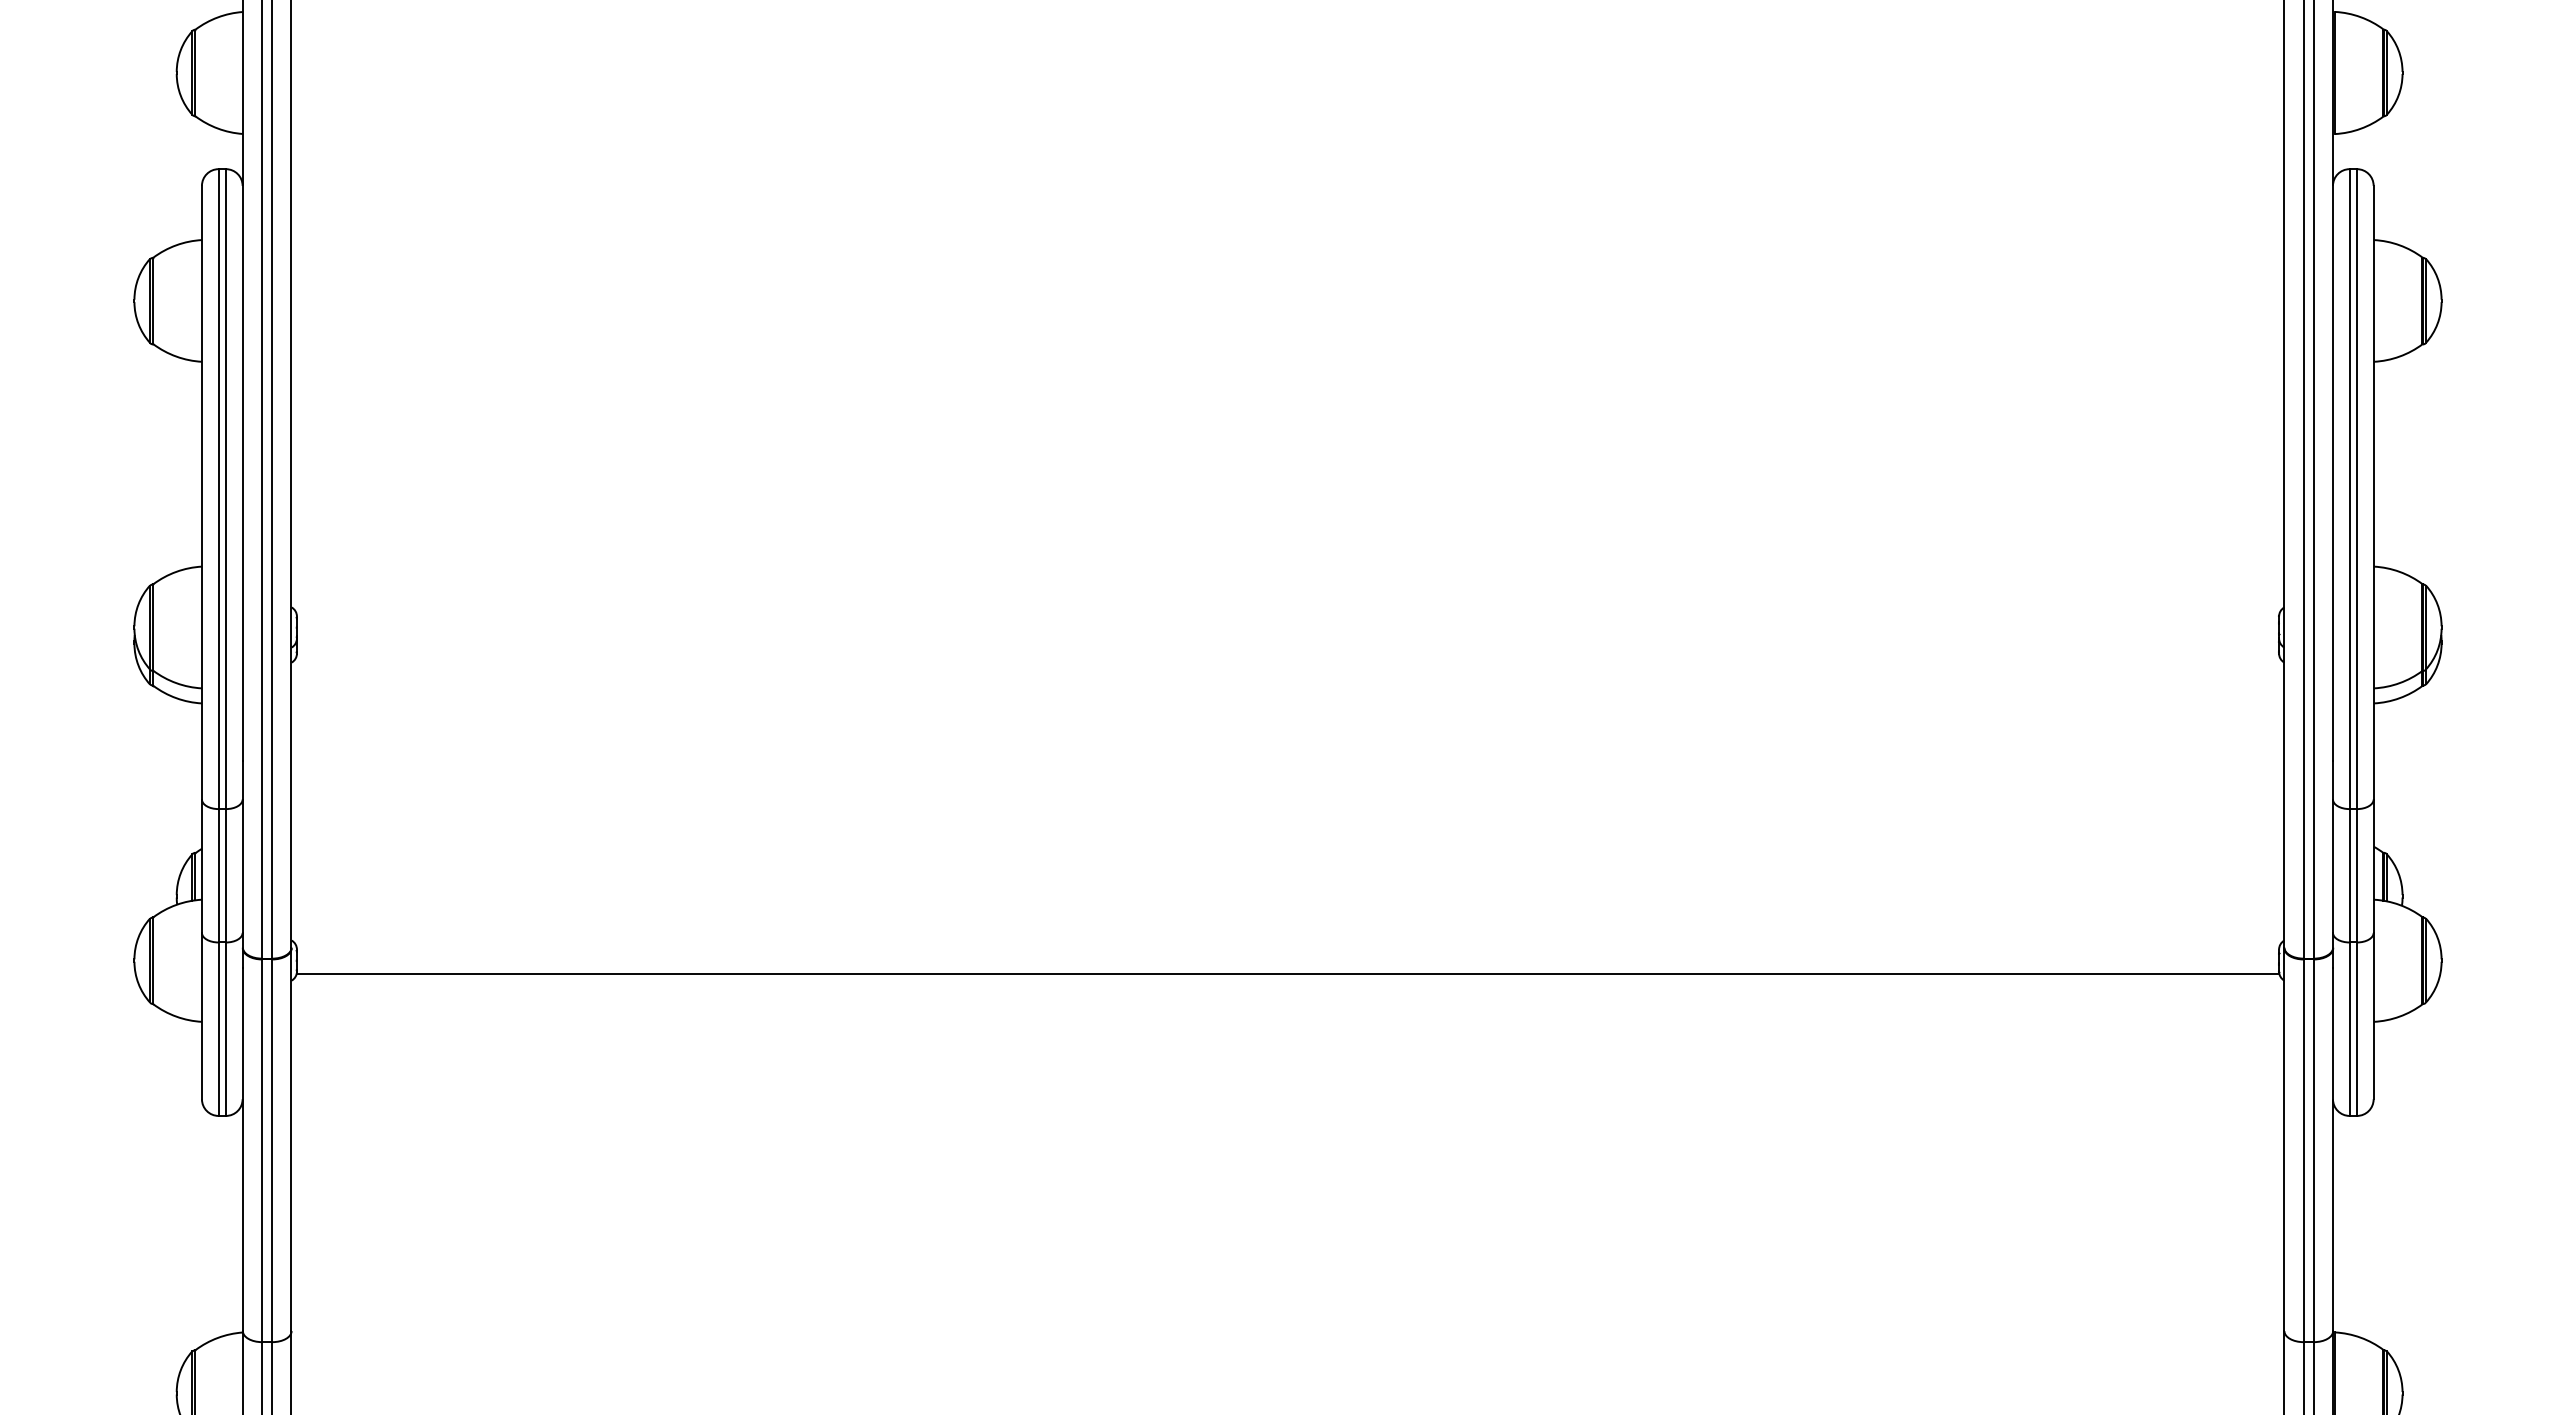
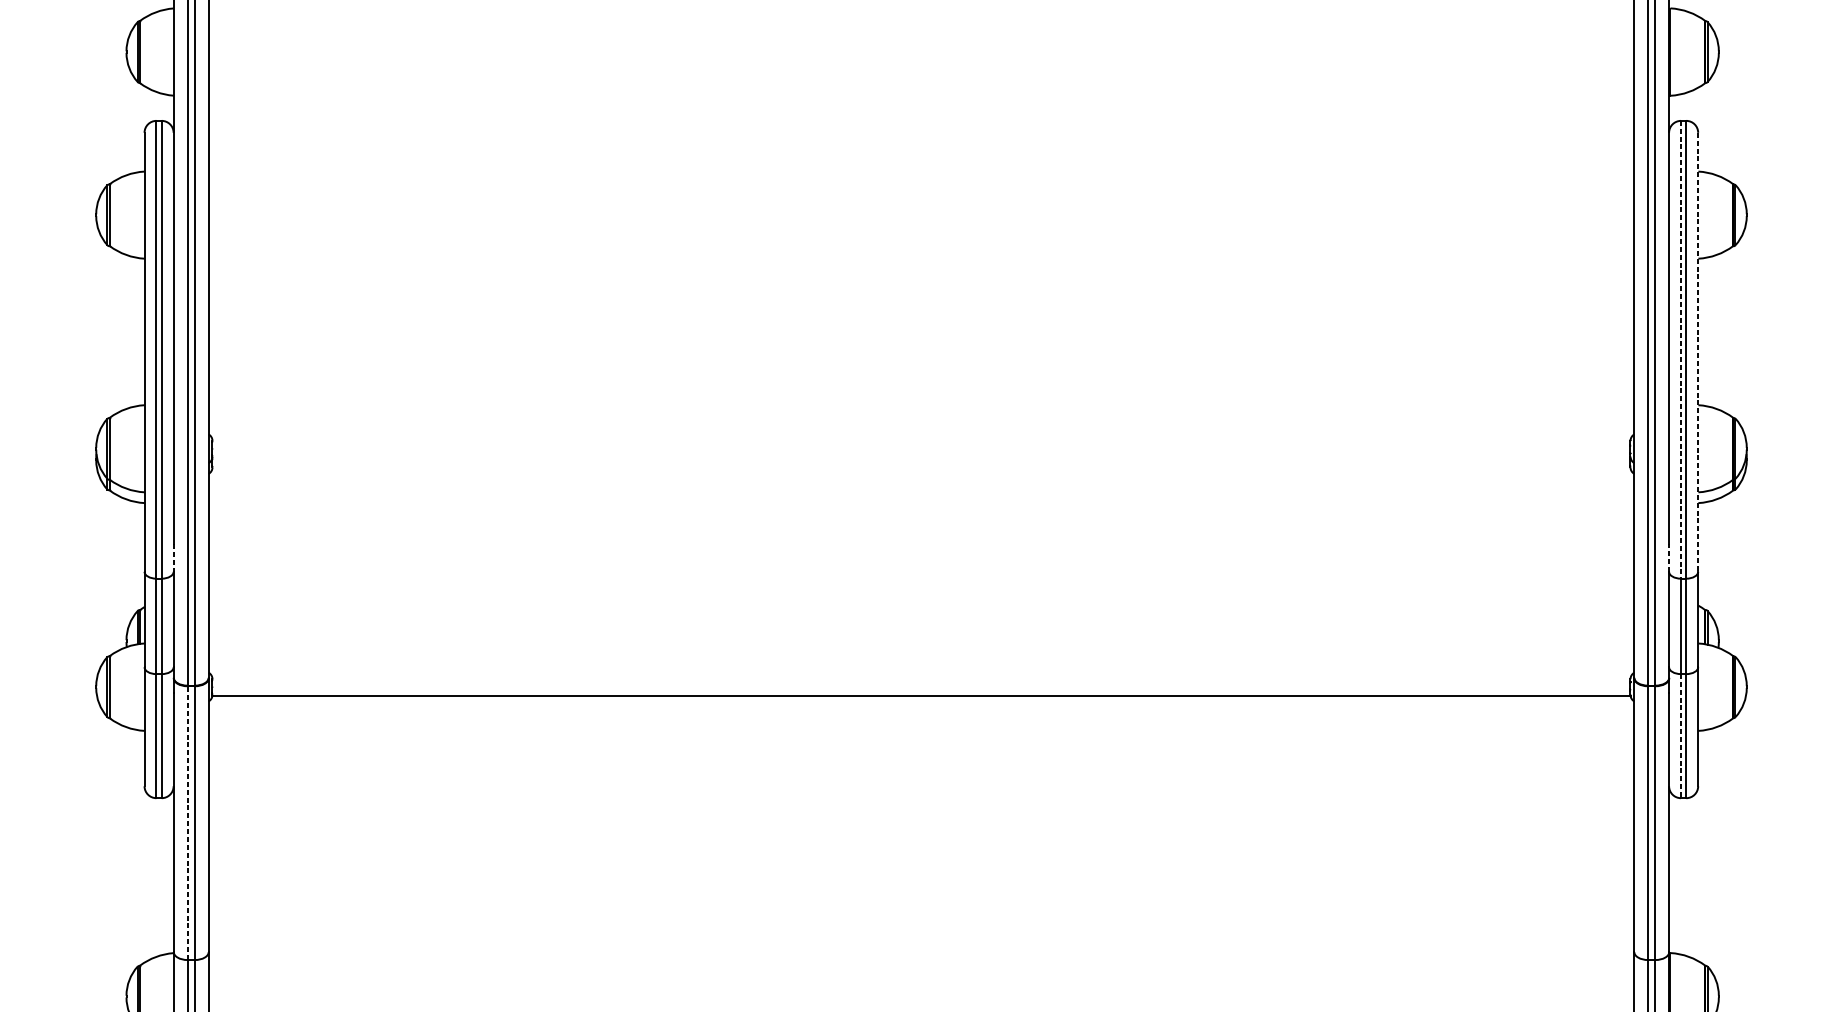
line: (2349, 489) -> (1680, 350), solid -> dashed
line: (2373, 492) -> (1698, 352), solid -> dashed
line: (2332, 779) -> (1668, 557), solid -> dashed
line: (242, 780) -> (173, 558), solid -> dashed
line: (2349, 1029) -> (1680, 736), solid -> dashed
line: (262, 1150) -> (187, 822), solid -> dashed

